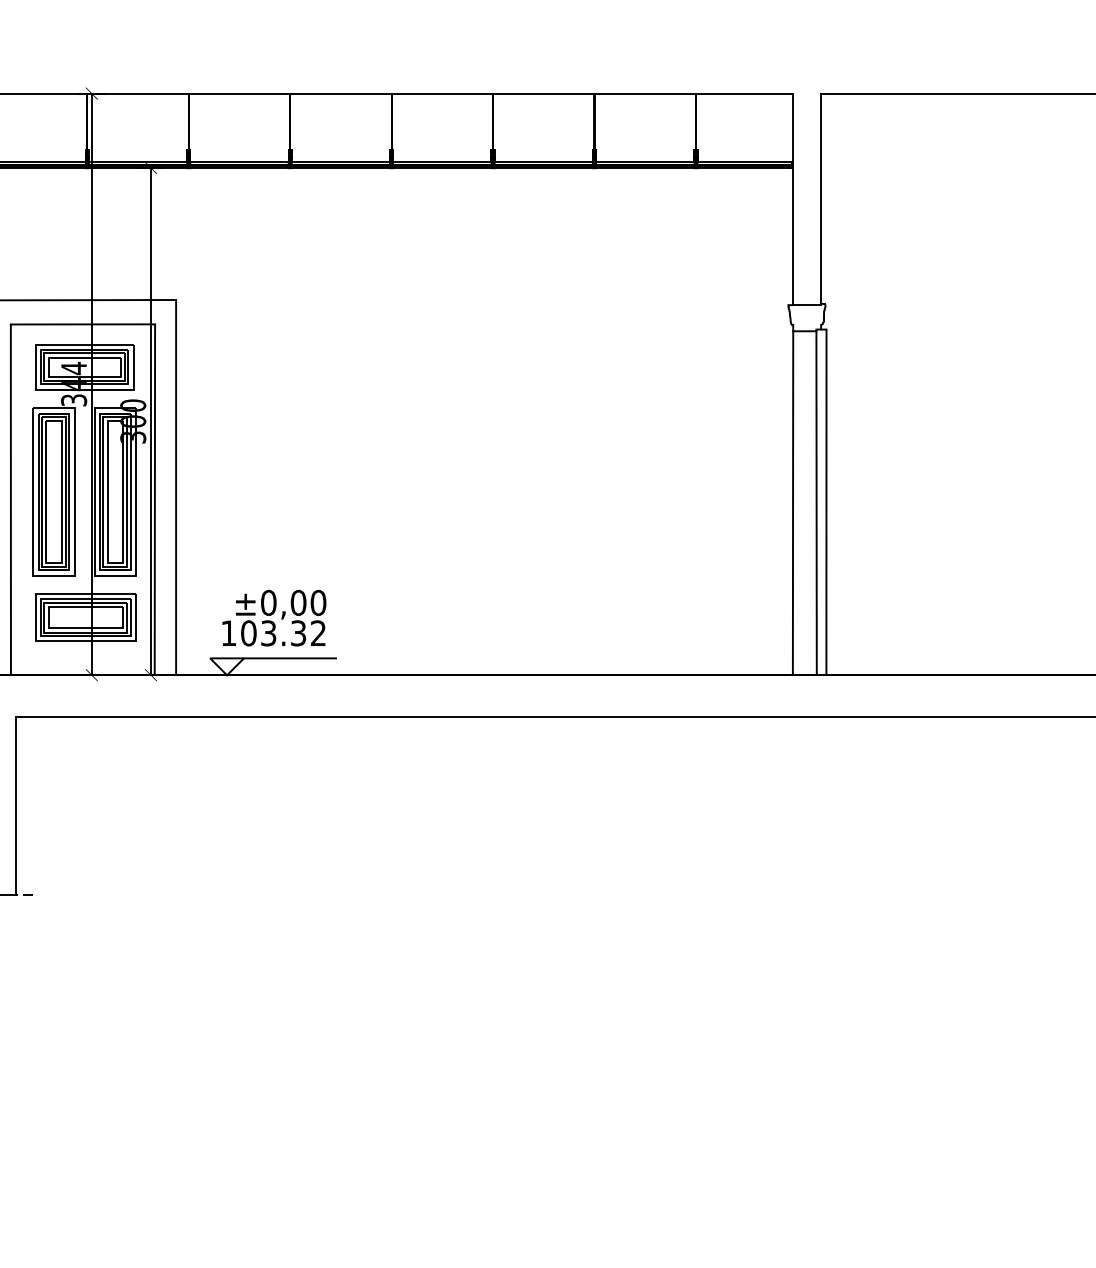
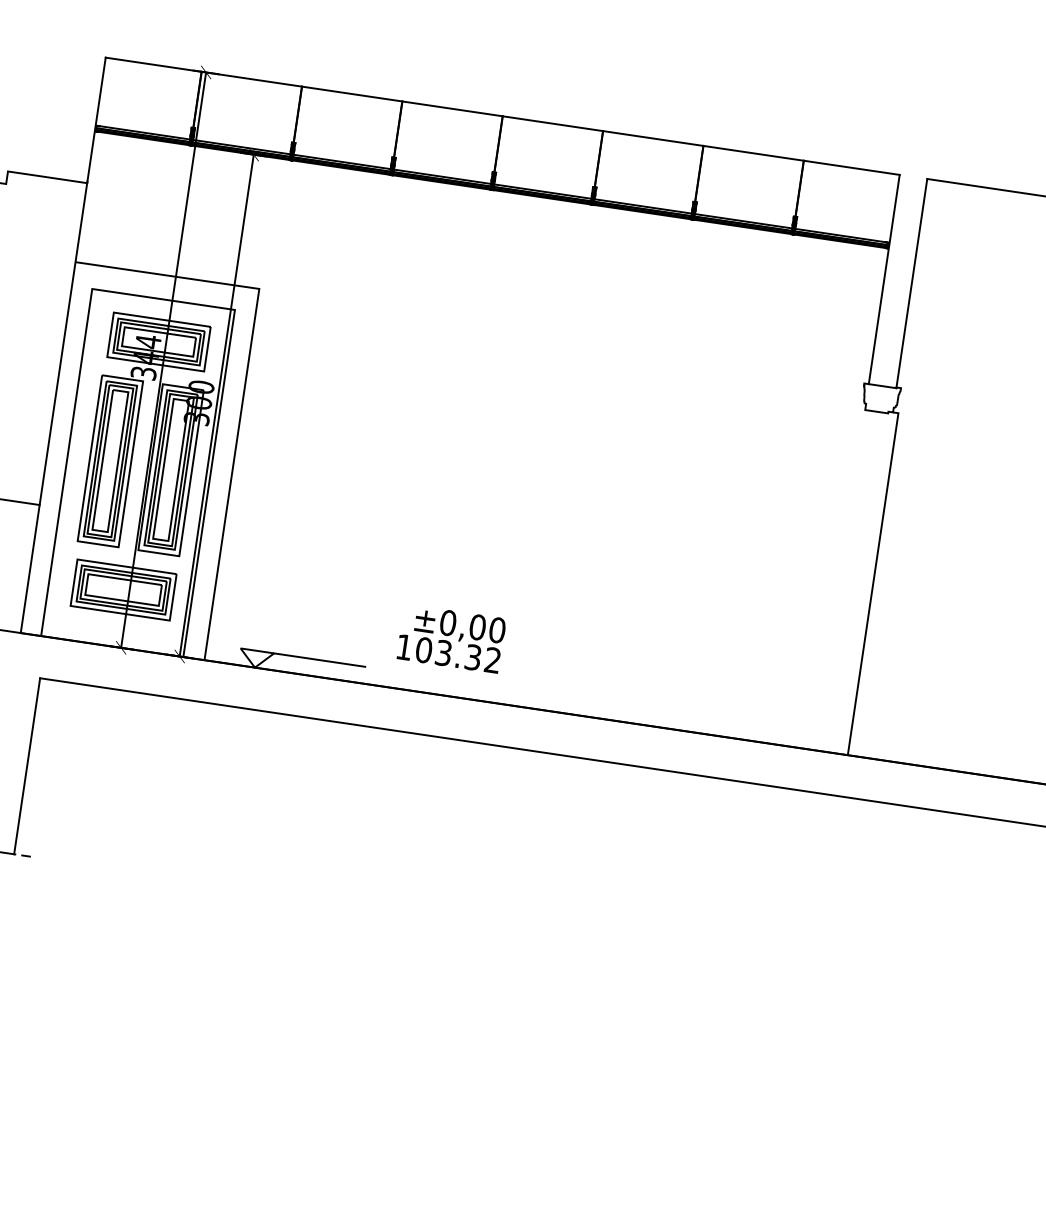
line: (792, 502) -> (839, 579), removed
line: (816, 502) -> (863, 582), removed
text: (274, 617) -> (451, 638), moved

